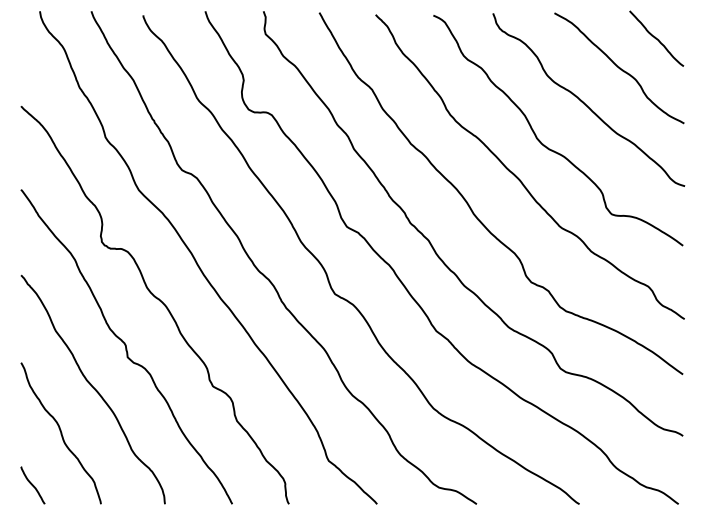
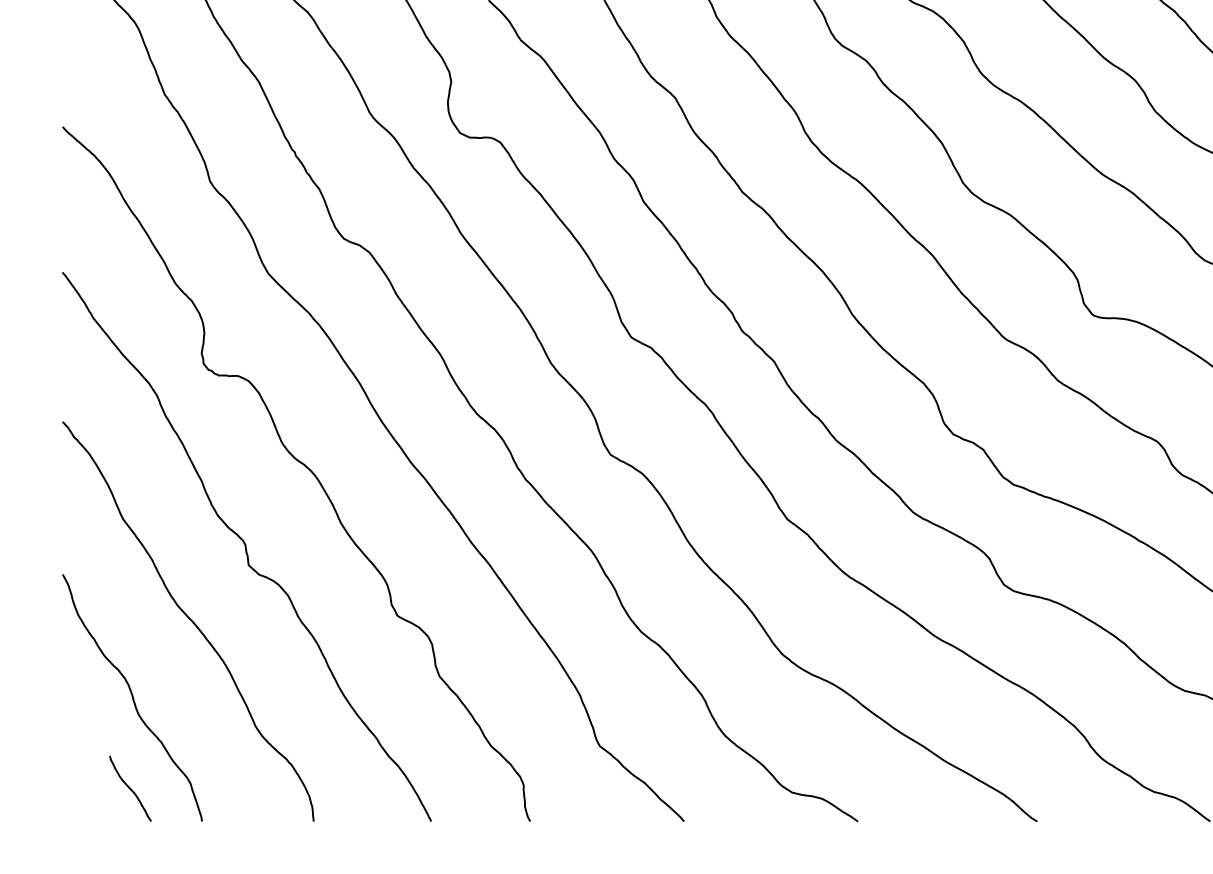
curve: (32, 485) -> (129, 788), moved

